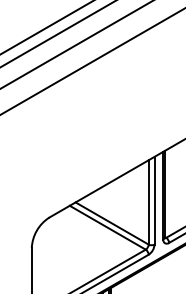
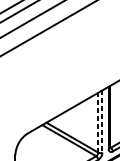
line: (154, 200) -> (102, 121), solid -> dashed
line: (148, 201) -> (98, 122), solid -> dashed

